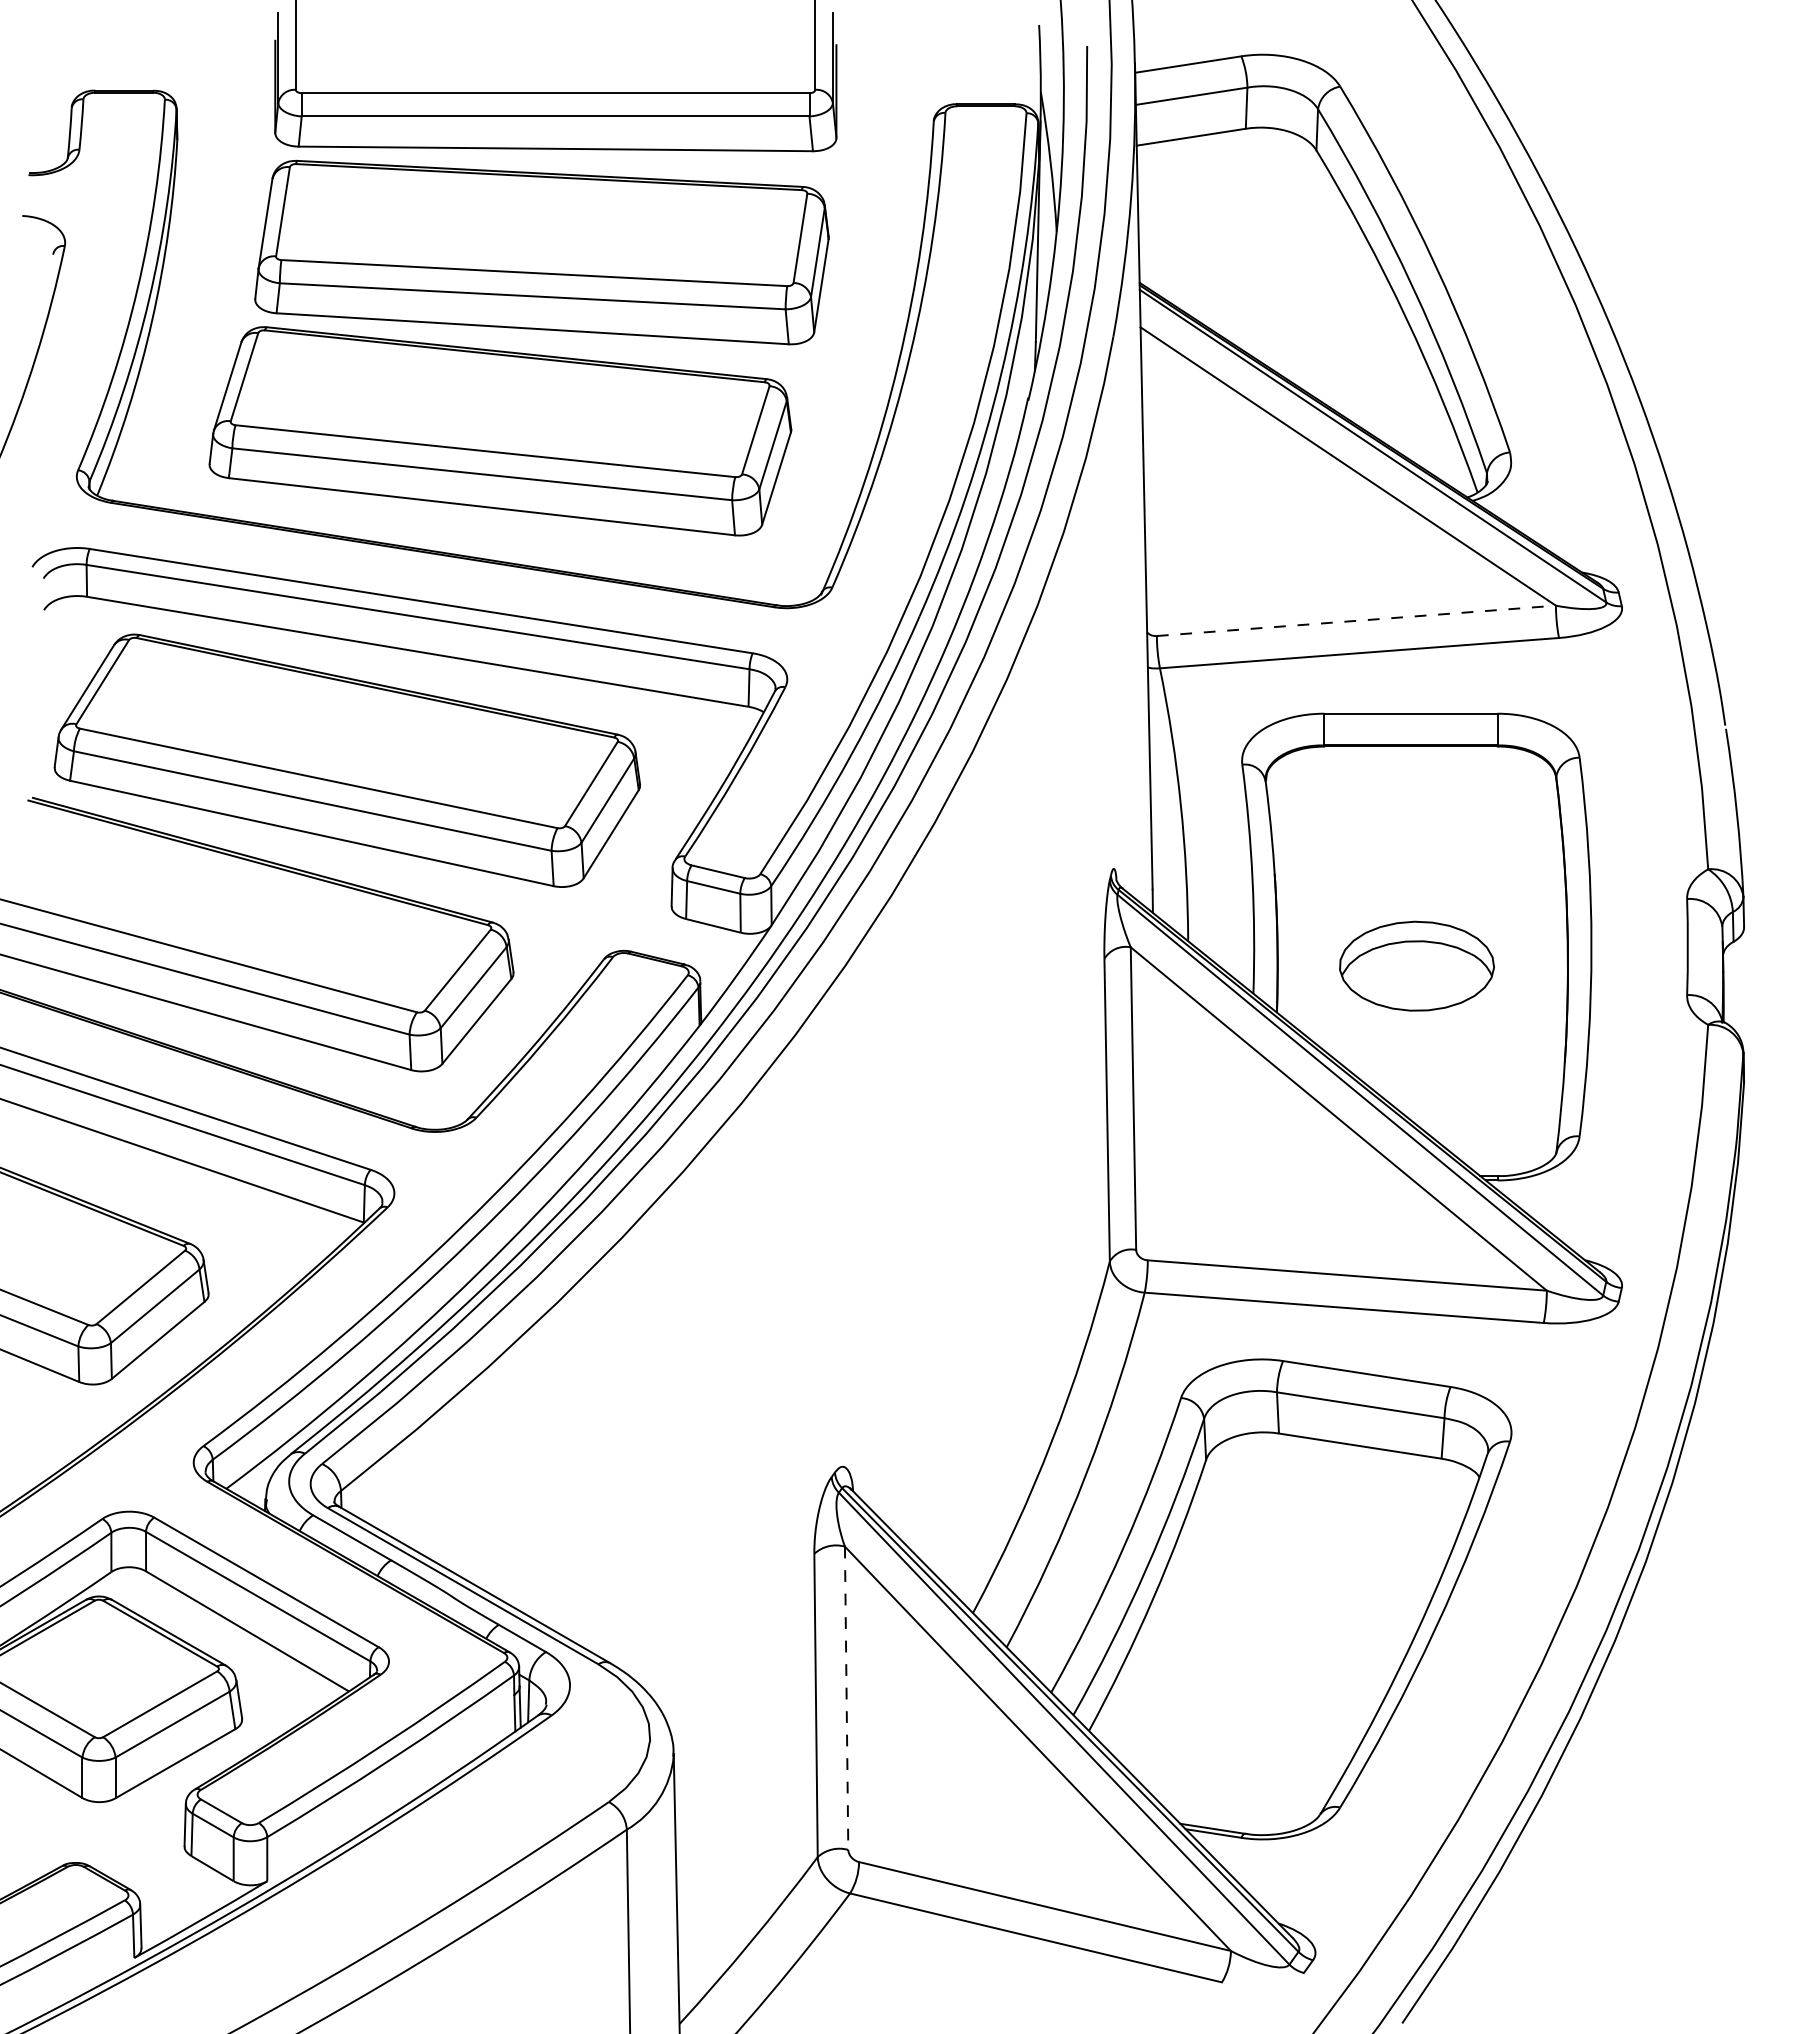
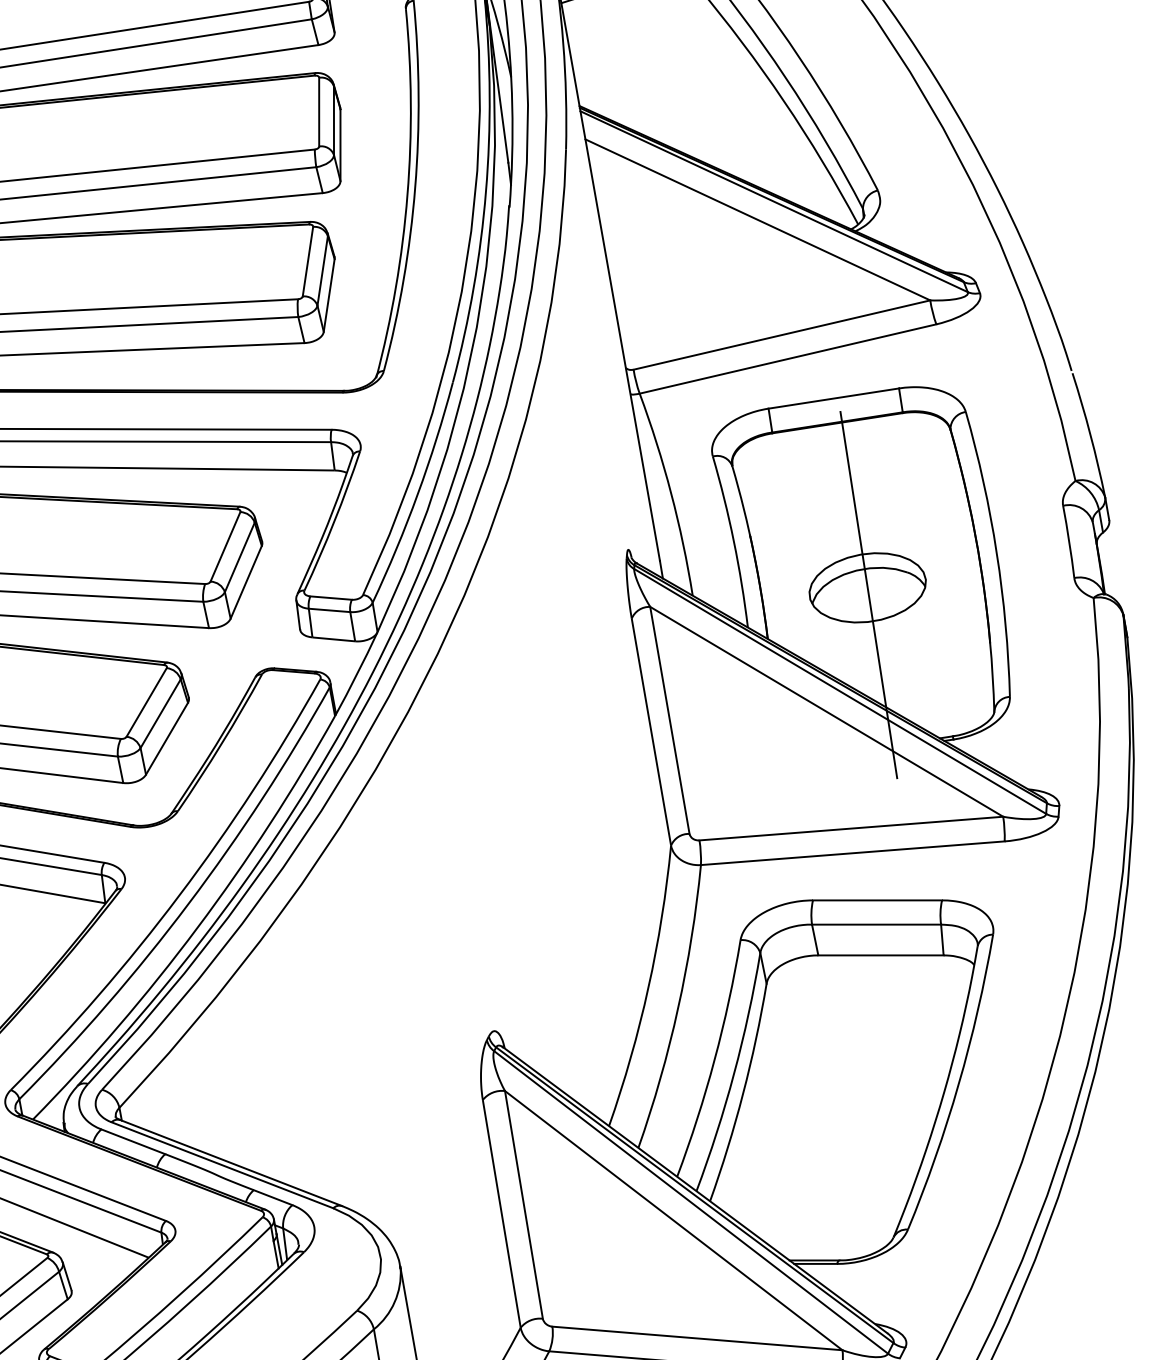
line: (1356, 620) -> (781, 334), dashed -> solid
line: (1416, 975) -> (868, 594), added
line: (846, 1698) -> (523, 1205), dashed -> solid

